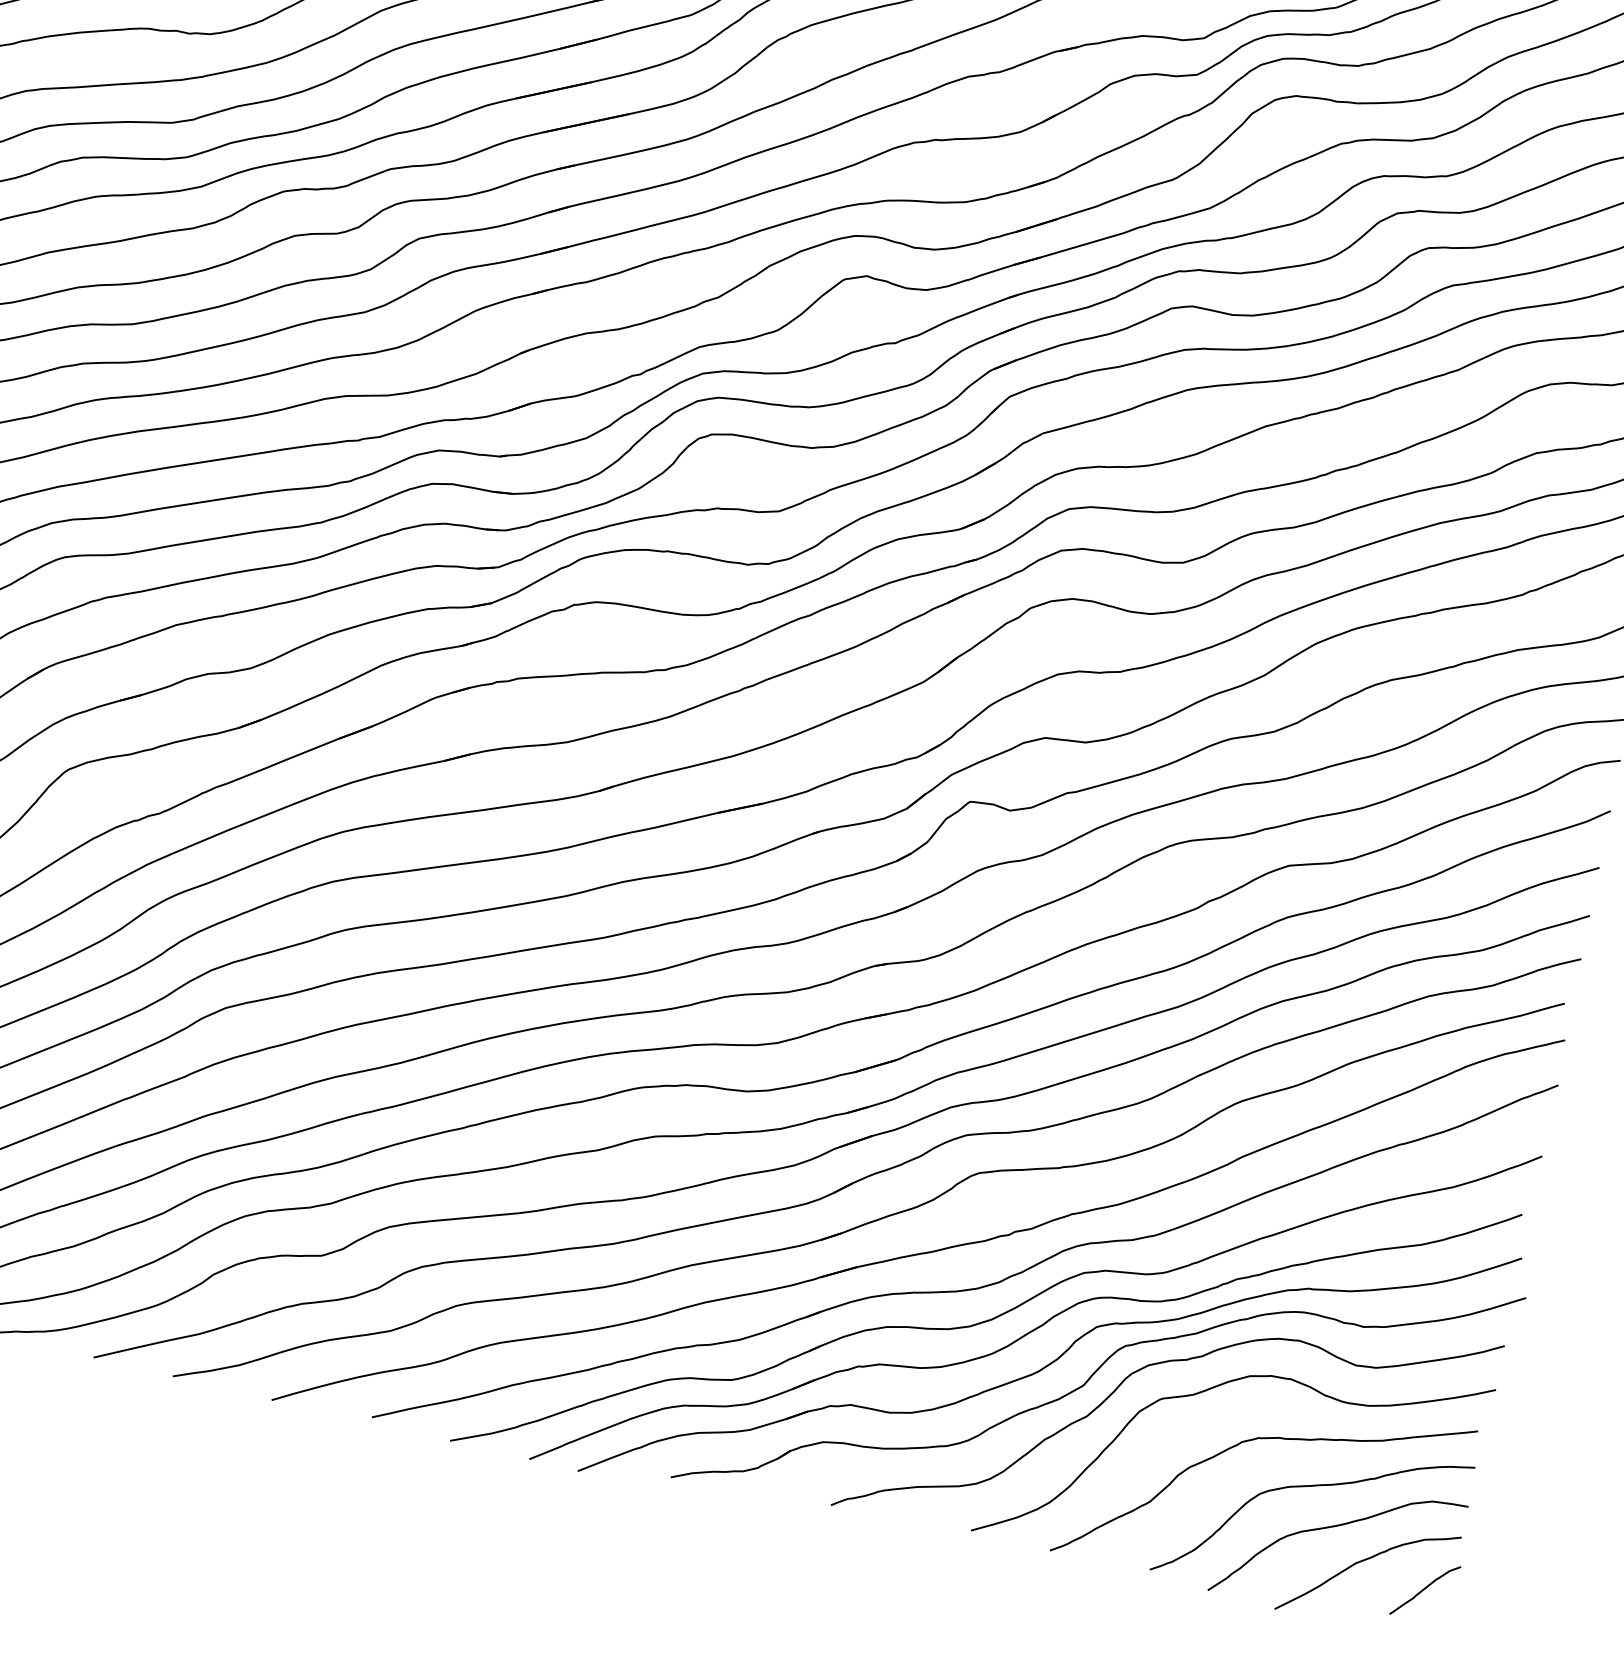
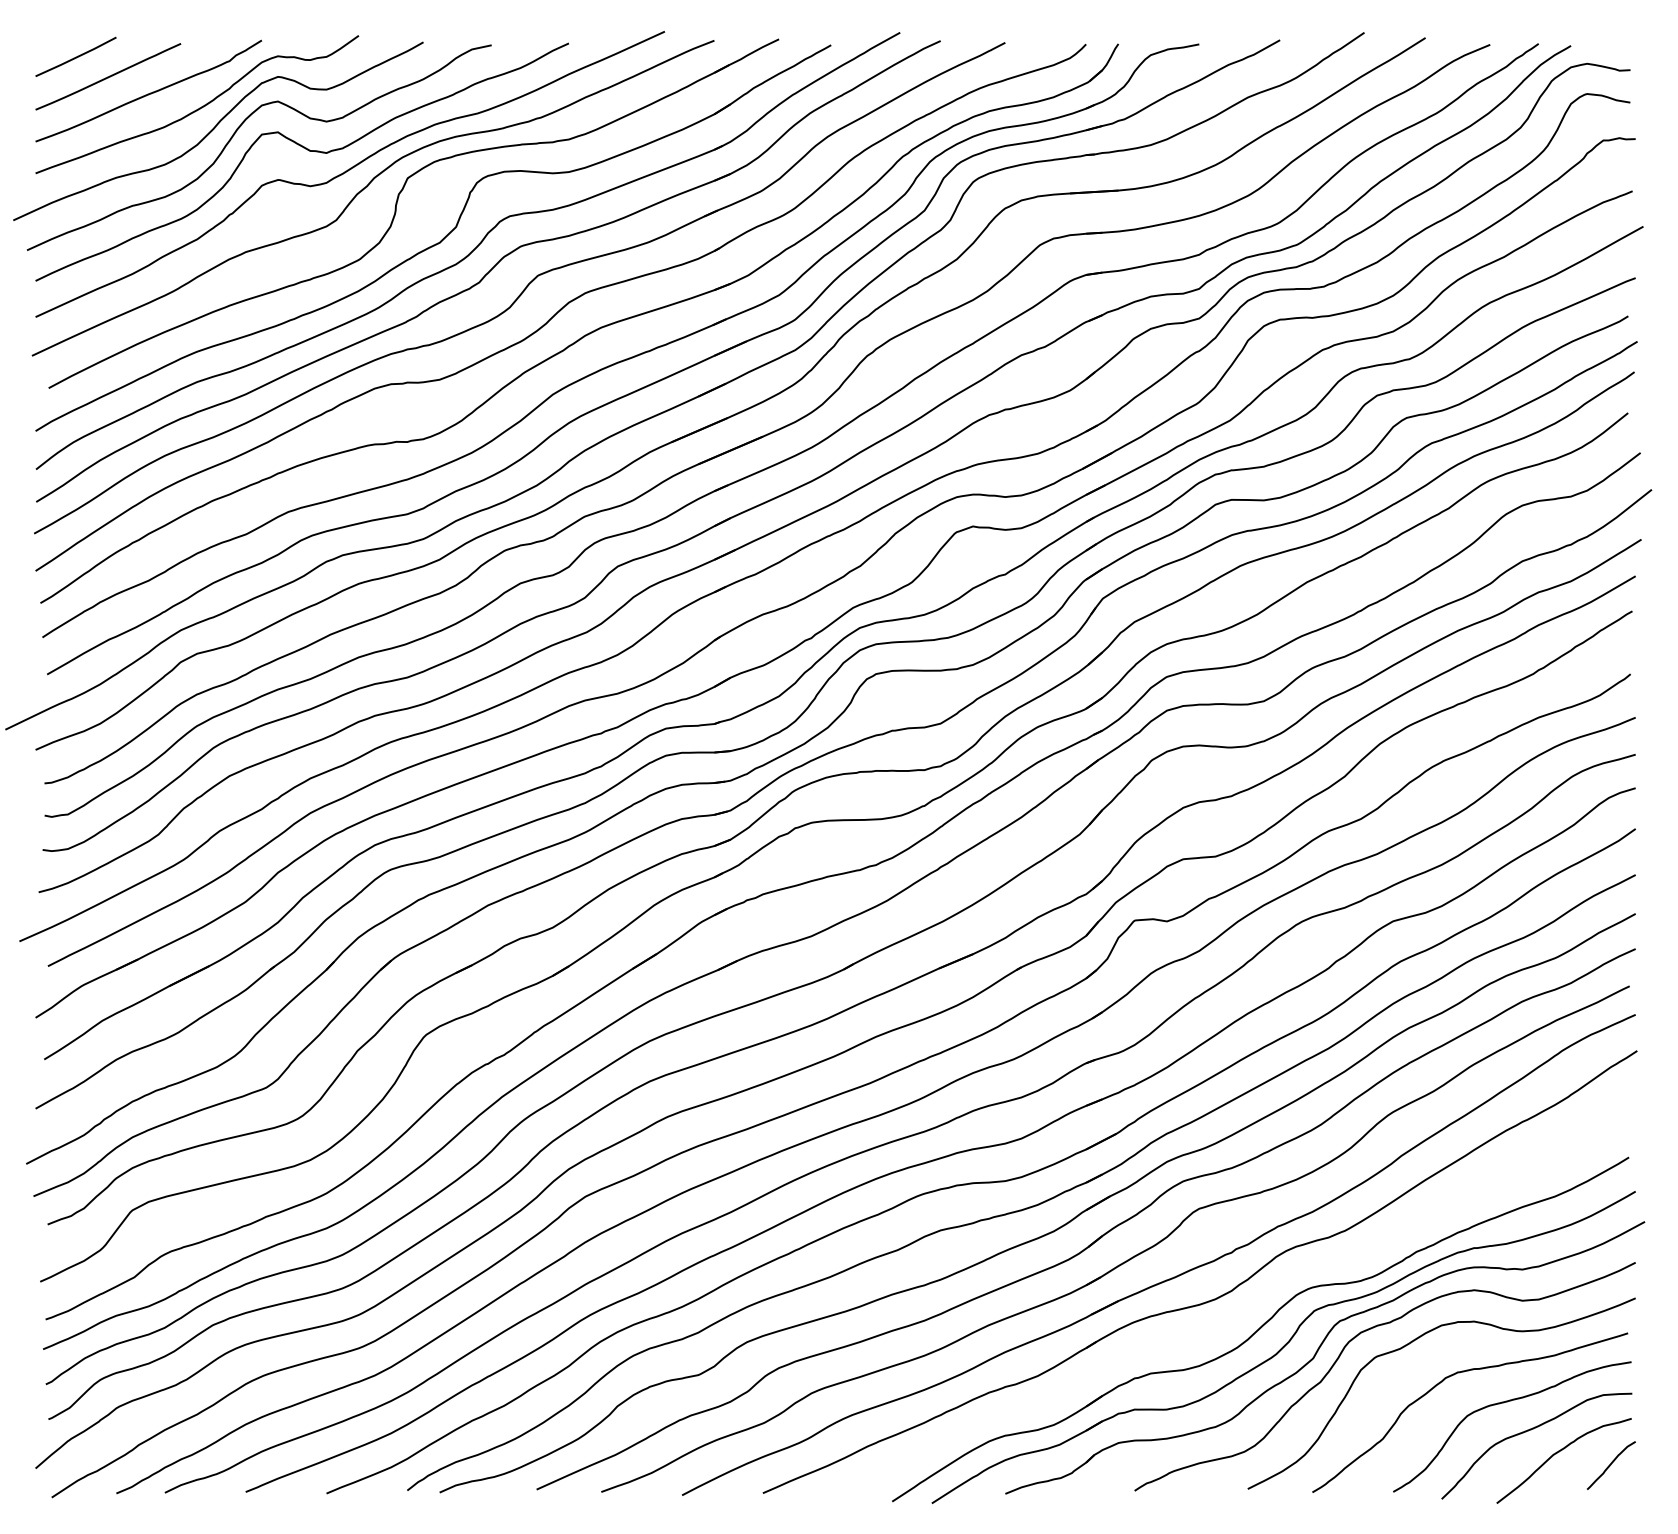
part: (1003, 1312) -> (1239, 1313), removed

